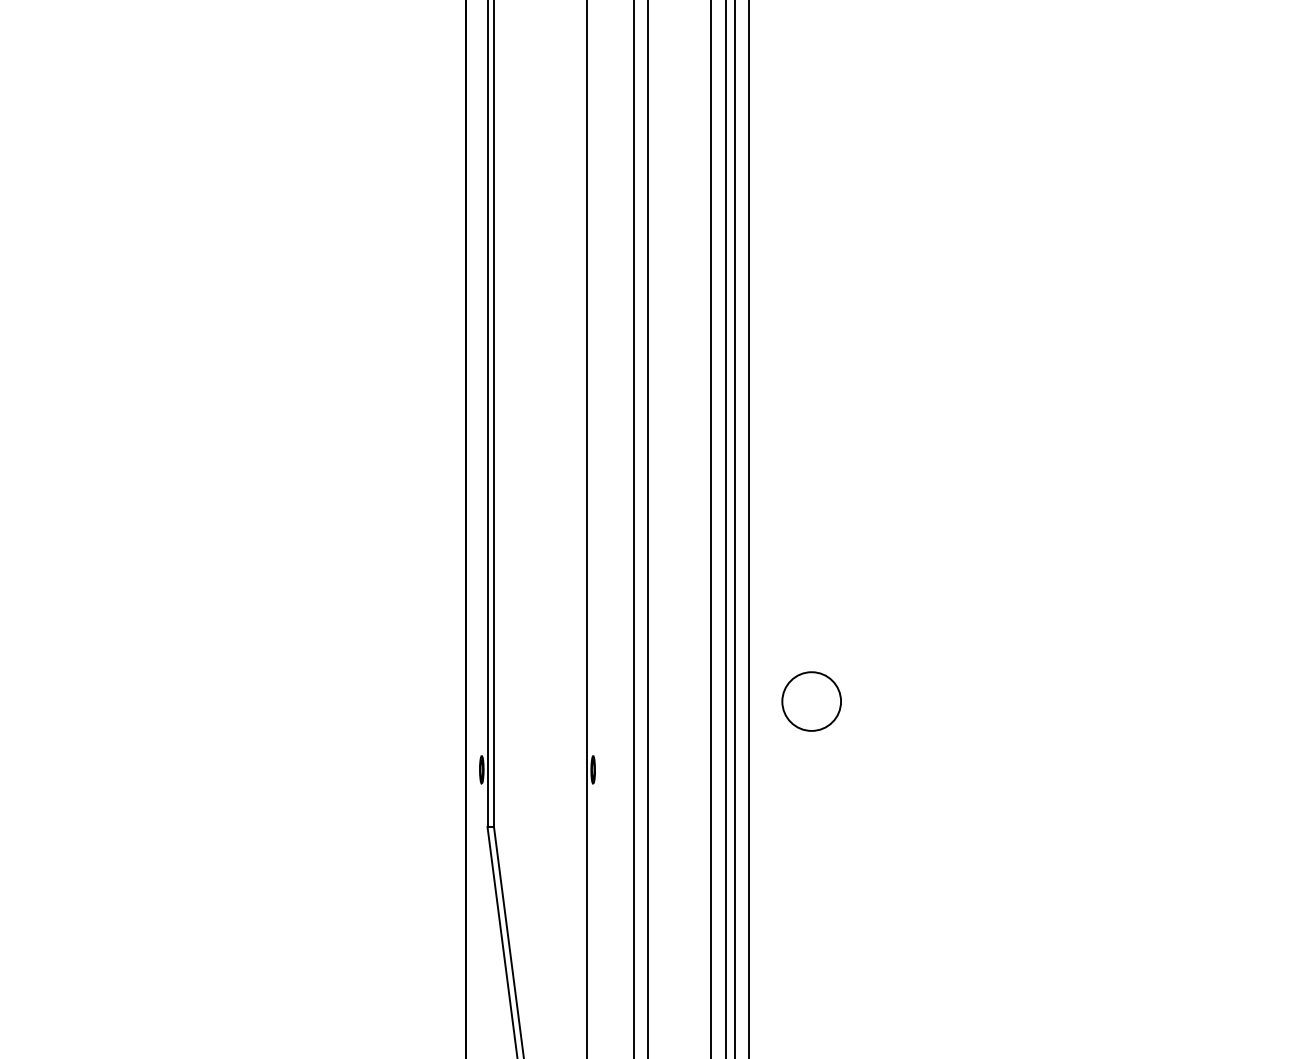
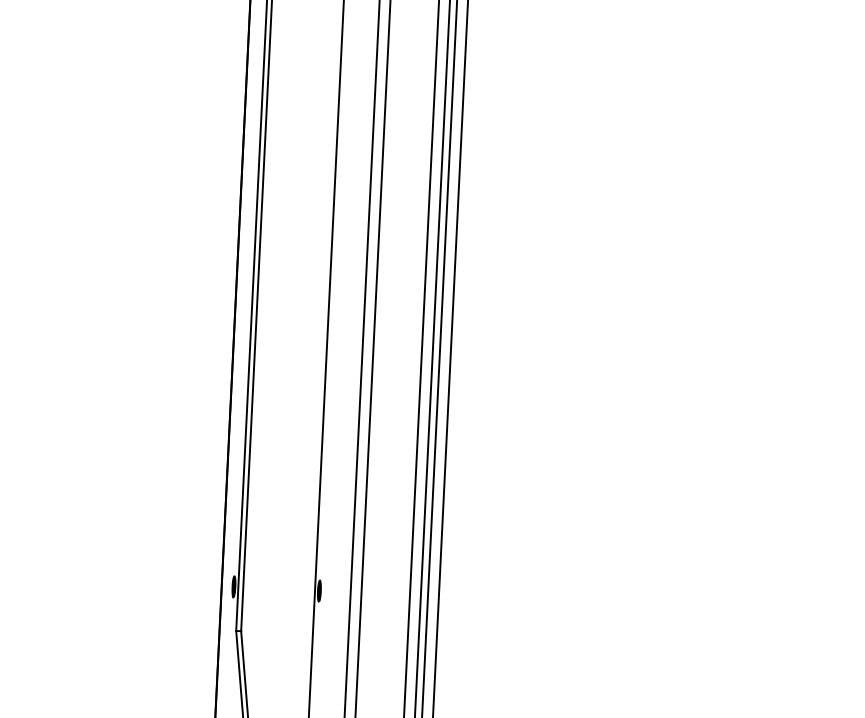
circle: (811, 701) -> (489, 546), removed

